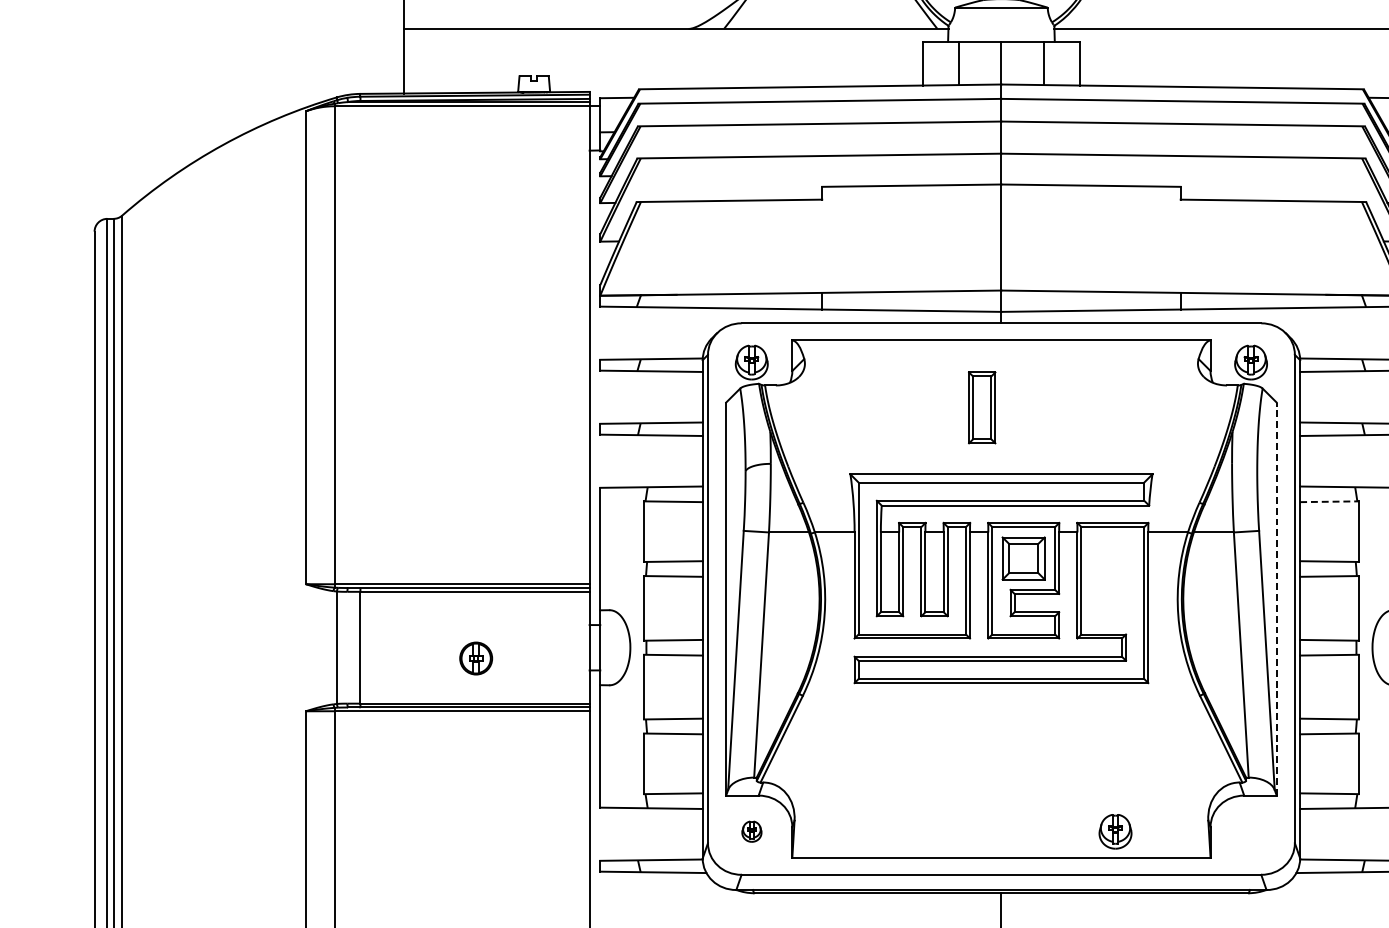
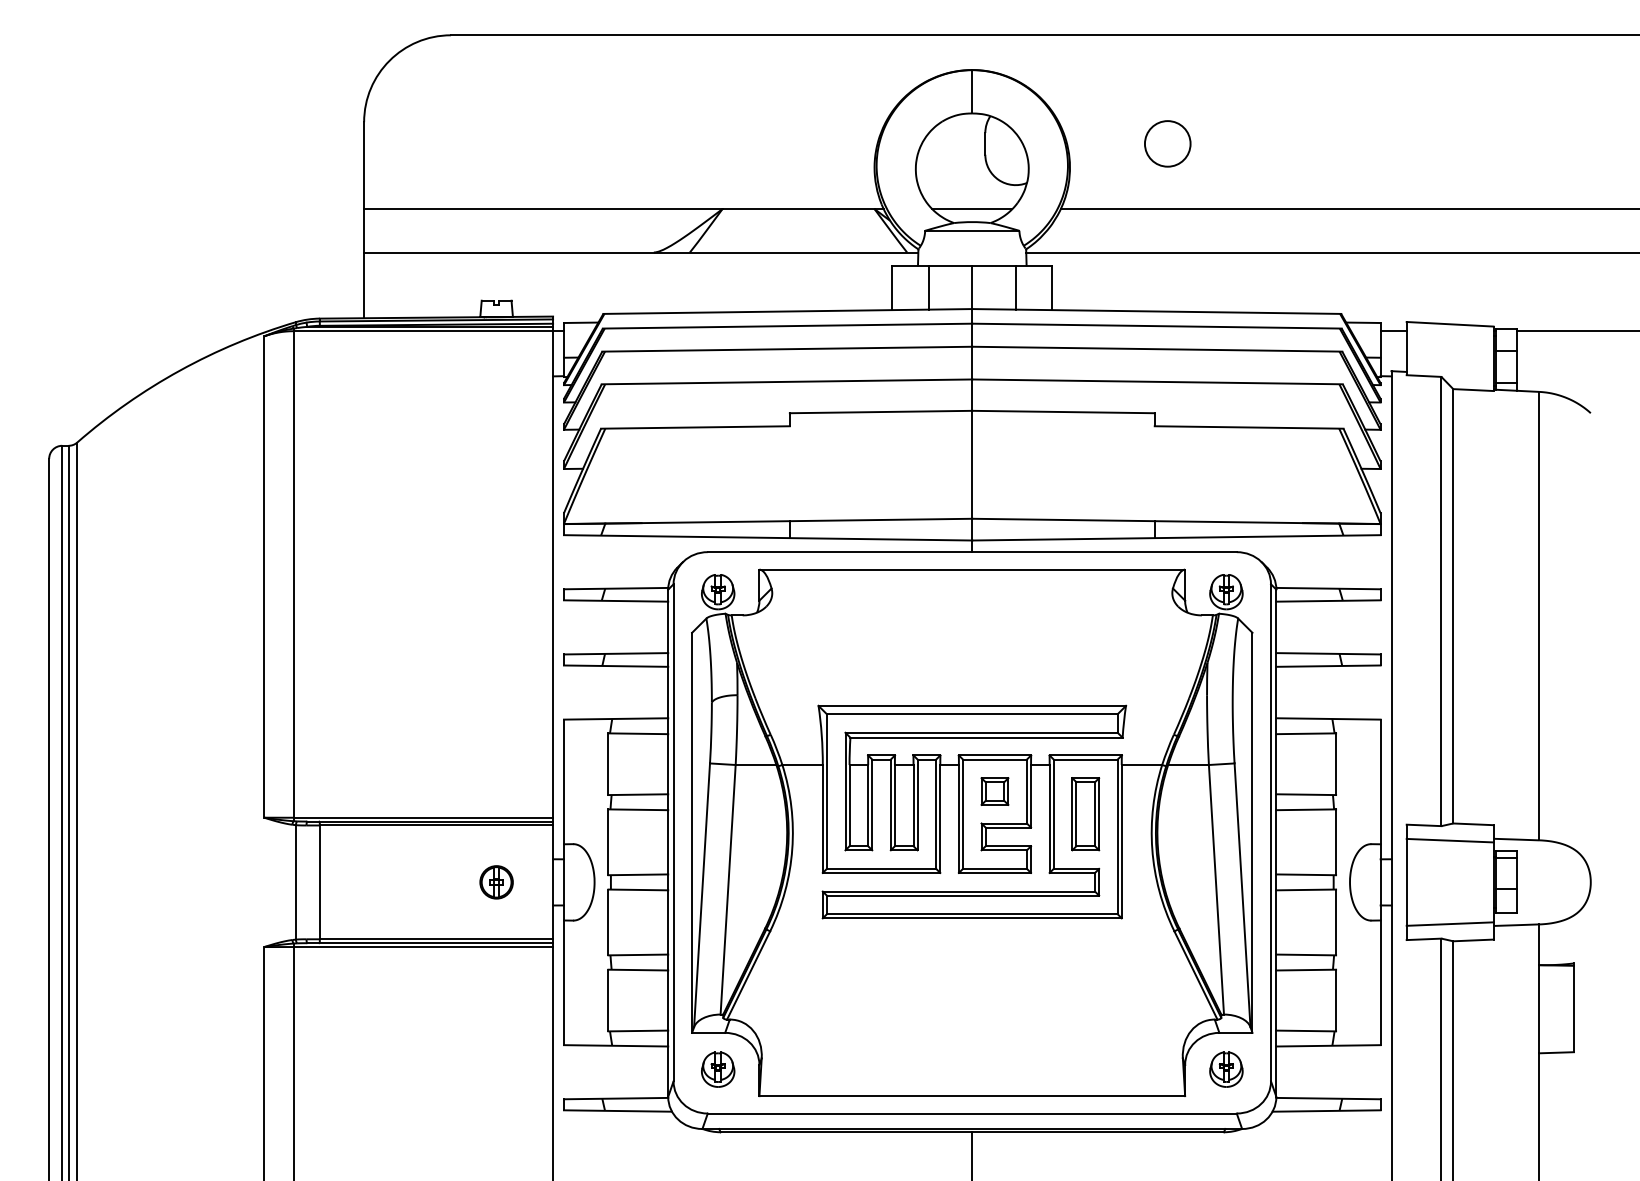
part: (981, 408) -> (1085, 814), moved
line: (1329, 501) -> (1306, 733), dashed -> solid
part: (1023, 558) -> (994, 791), size x0.62
line: (1276, 598) -> (1252, 832), dashed -> solid
part: (476, 658) -> (496, 882), moved
part: (752, 831) -> (718, 1069), size x1.67
part: (1115, 831) -> (1226, 1069), moved

